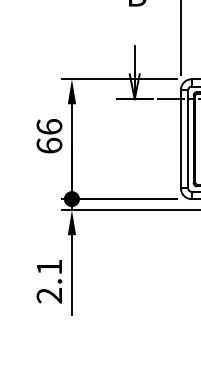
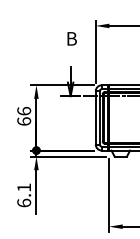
text: (50, 294) -> (24, 202), 2.1 -> 6.1

